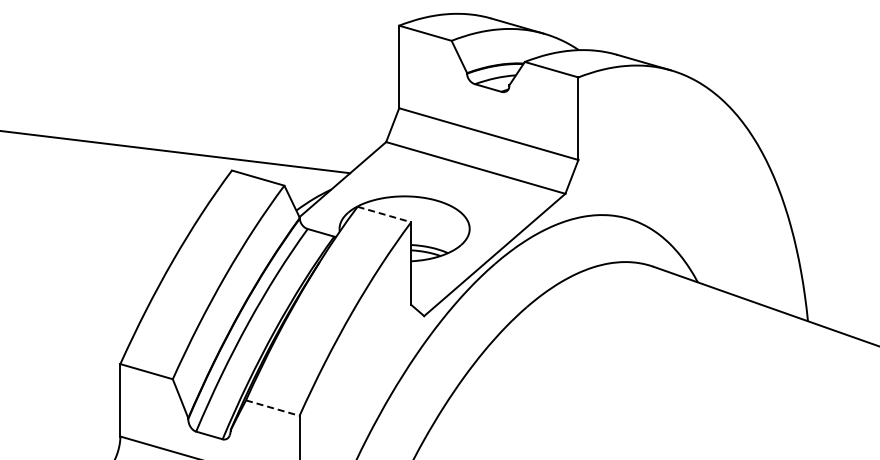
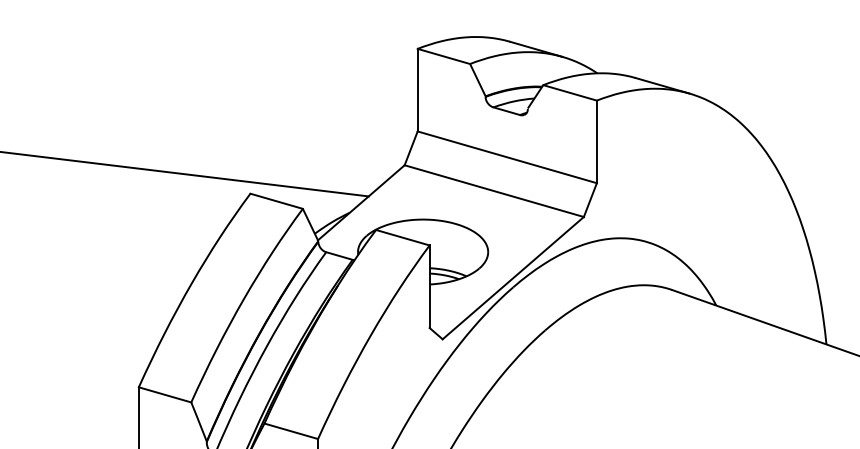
line: (384, 214) -> (402, 237), dashed -> solid
line: (272, 408) -> (290, 431), dashed -> solid

